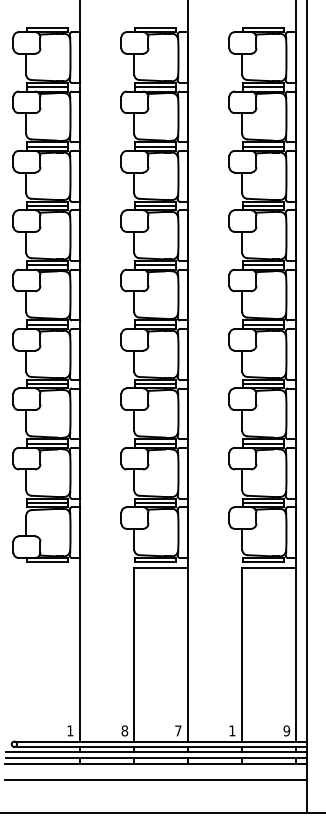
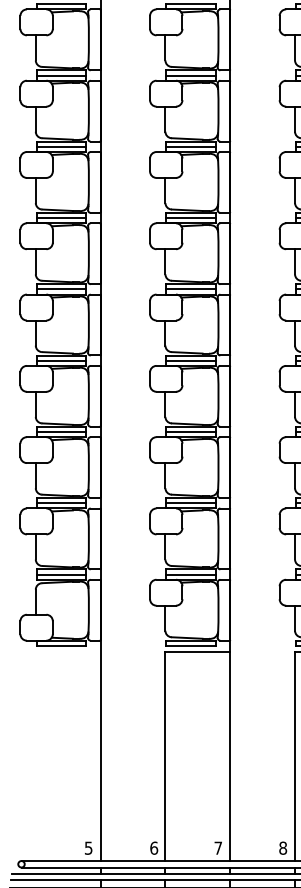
text: (70, 730) -> (88, 847), 1 -> 5
text: (124, 730) -> (153, 847), 8 -> 6
text: (232, 730) -> (283, 847), 1 -> 8

